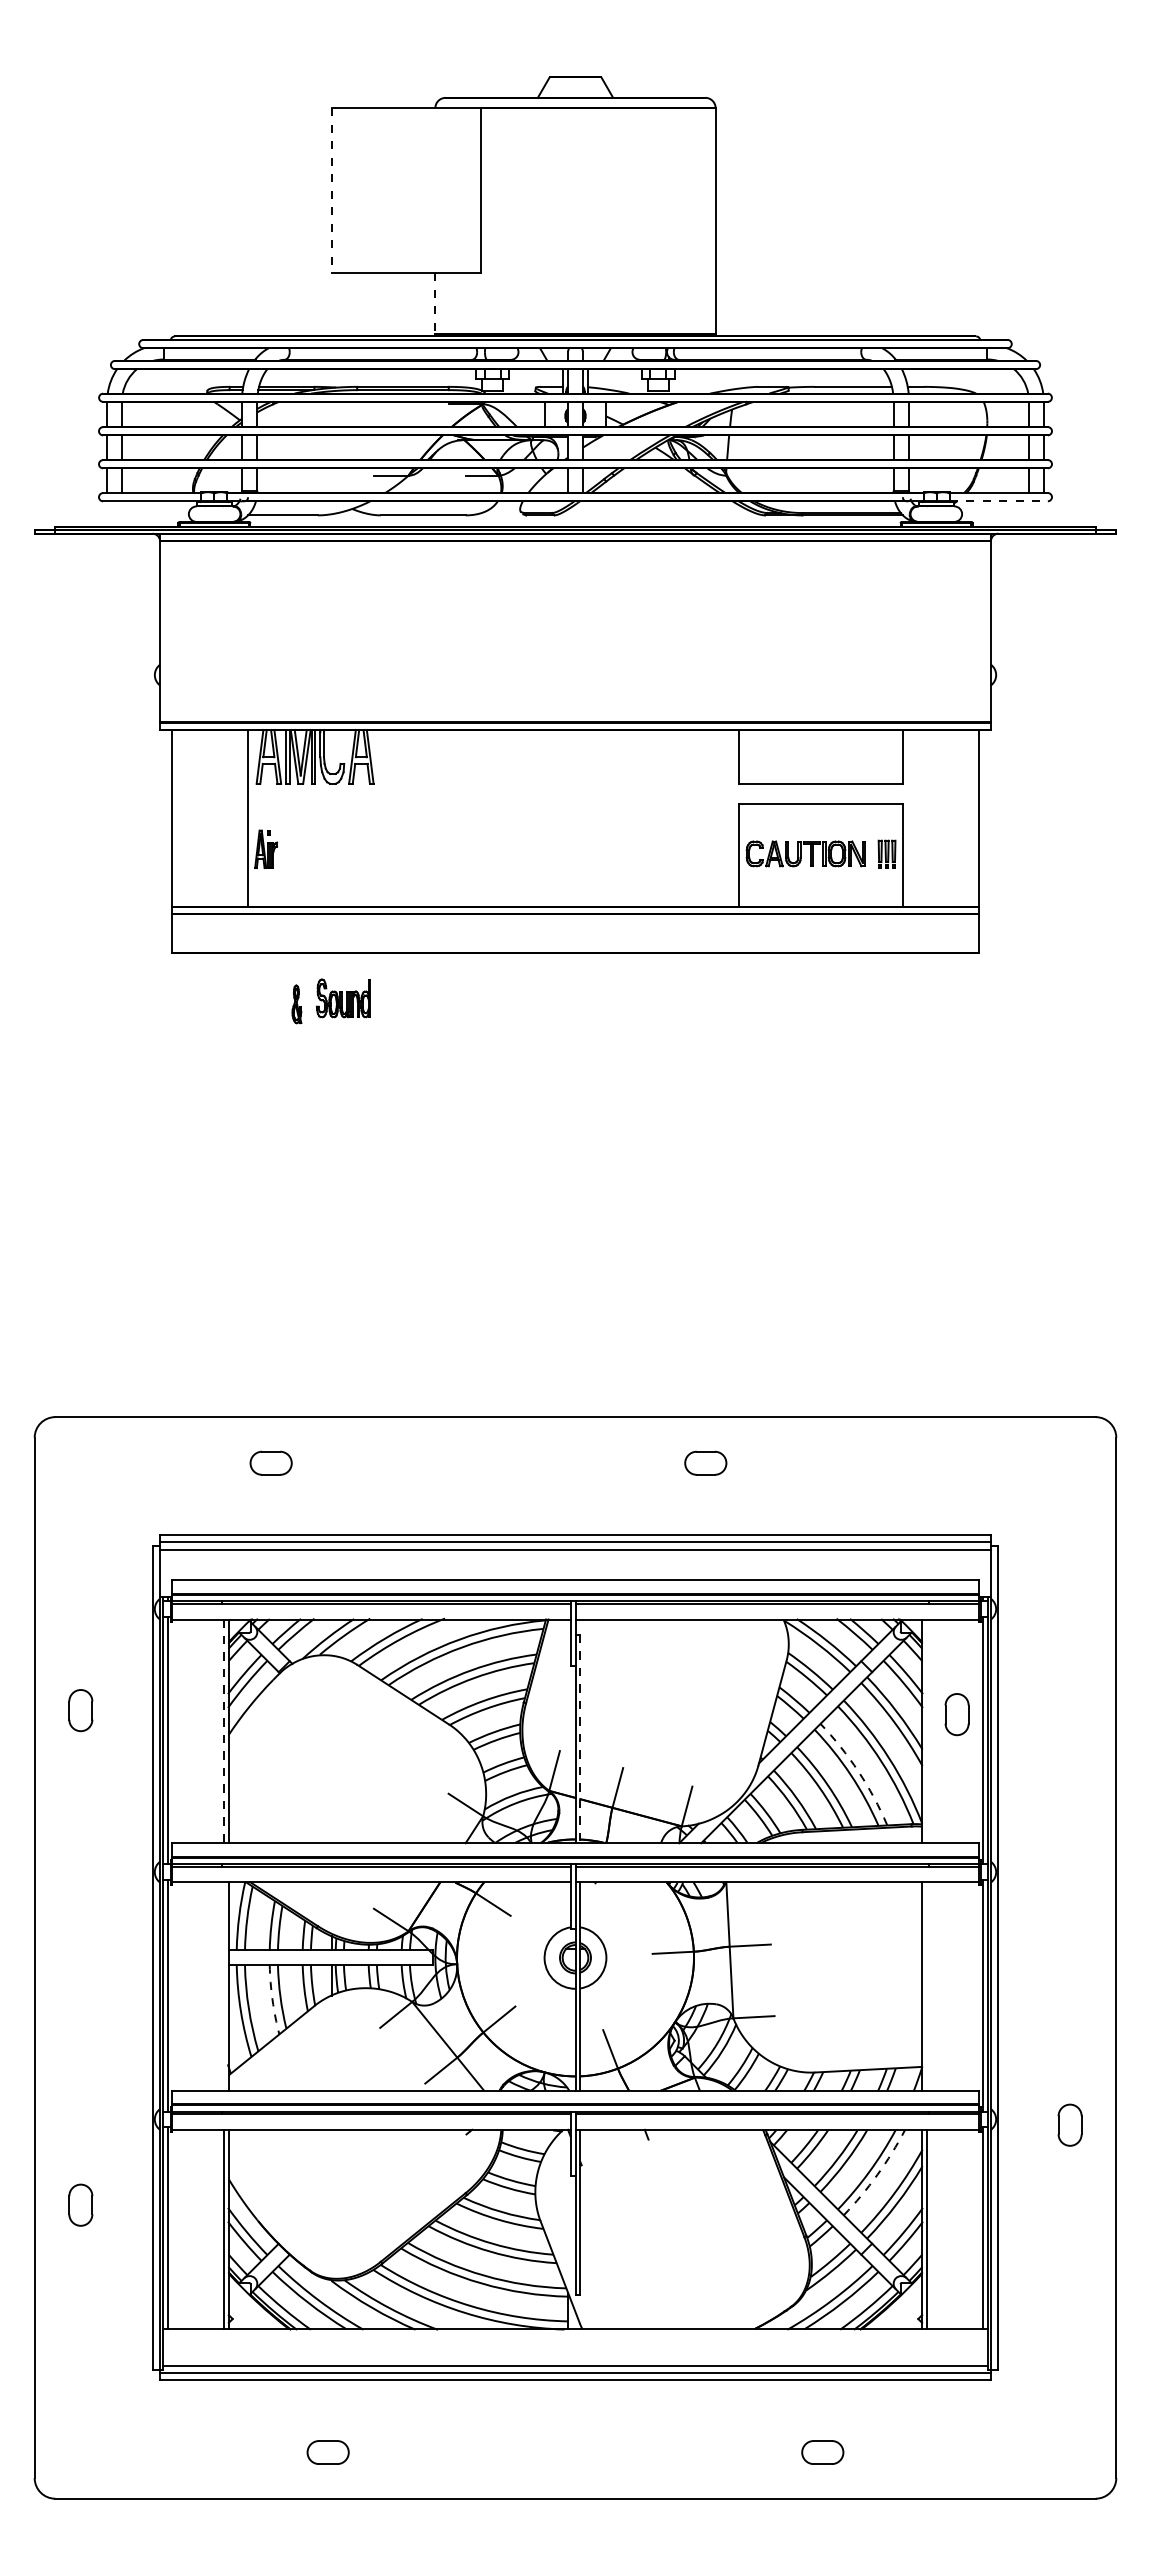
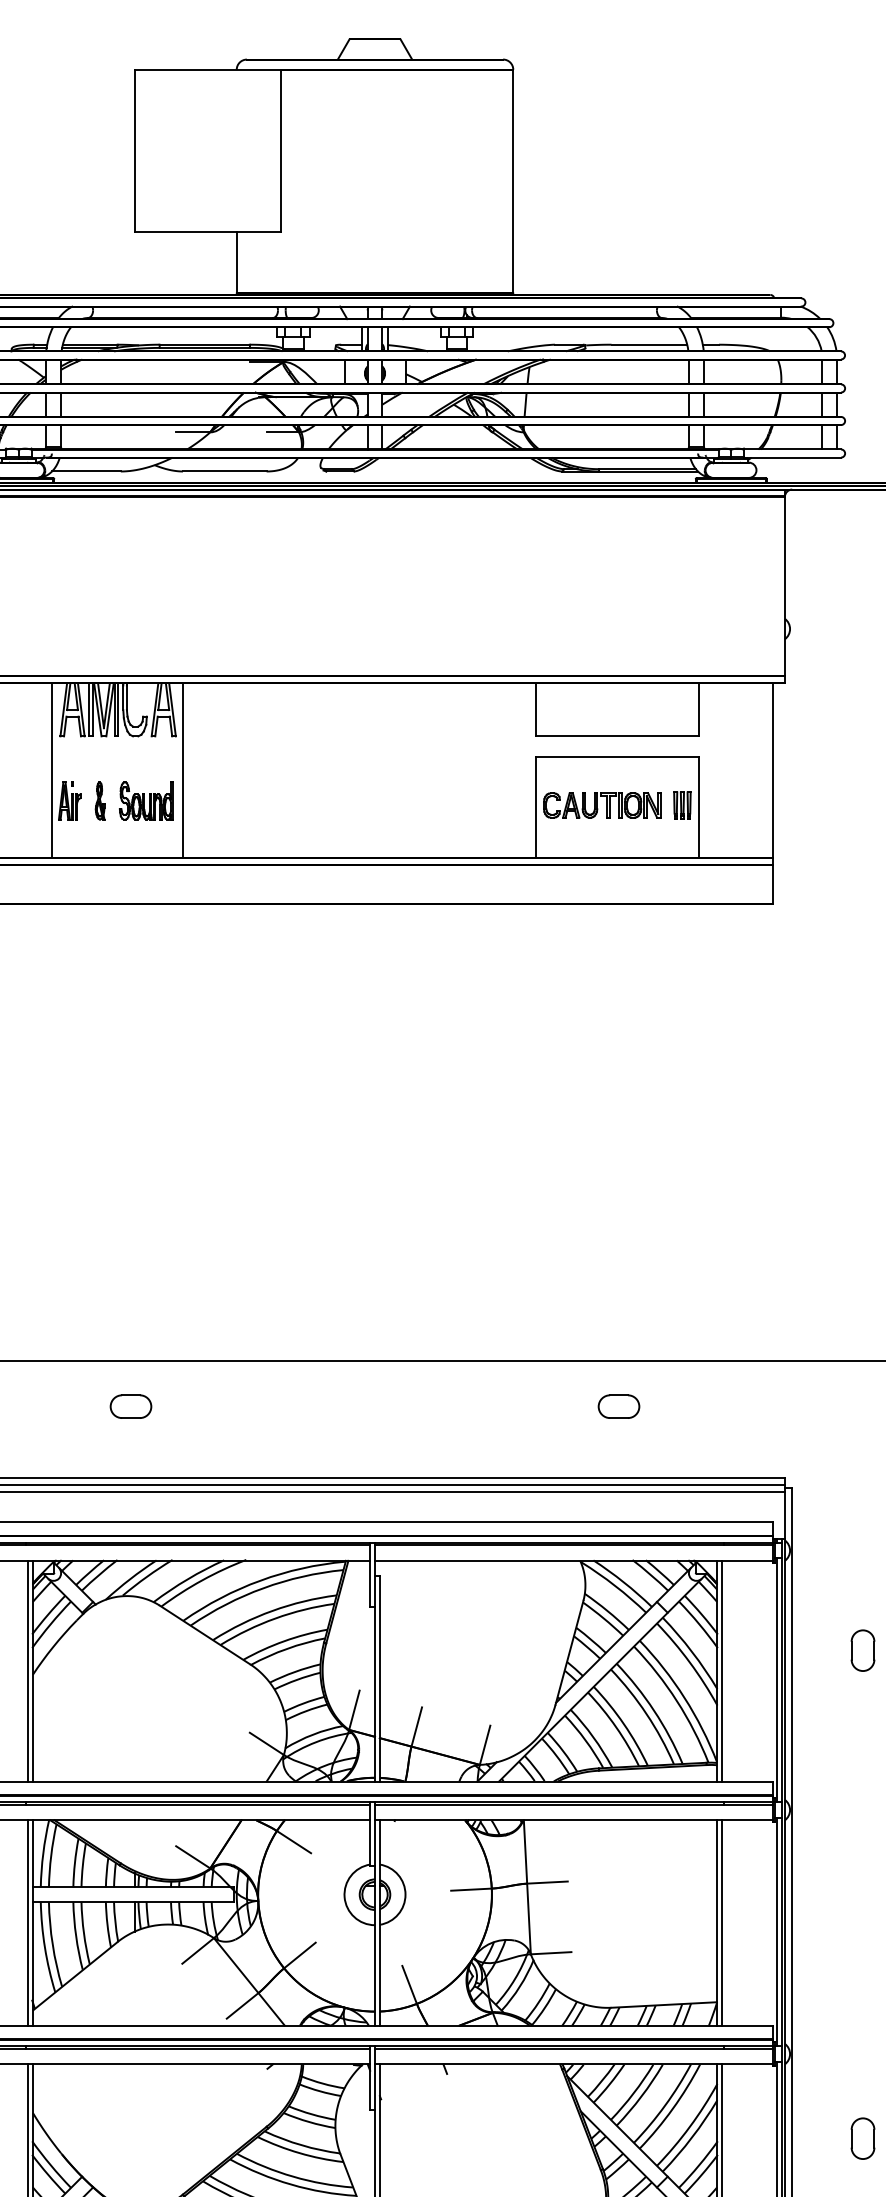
line: (332, 191) -> (135, 151), dashed -> solid
line: (435, 303) -> (236, 262), dashed -> solid
line: (999, 501) -> (793, 457), dashed -> solid
line: (381, 818) -> (183, 770), added
part: (342, 998) -> (145, 801), moved
part: (296, 1004) -> (99, 801), moved
part: (270, 1462) -> (130, 1405), moved
part: (705, 1462) -> (618, 1405), moved
part: (956, 1714) -> (862, 1650), moved
line: (224, 1731) -> (28, 1671), dashed -> solid
line: (926, 1731) -> (721, 1671), added
line: (580, 1739) -> (379, 1679), dashed -> solid
arc: (858, 1771) -> (654, 1710), dashed -> solid
line: (224, 1986) -> (28, 1922), added
line: (926, 1986) -> (721, 1922), added
arc: (272, 1999) -> (76, 1935), dashed -> solid
part: (1069, 2124) -> (862, 2137), moved
arc: (877, 2174) -> (672, 2108), dashed -> solid

